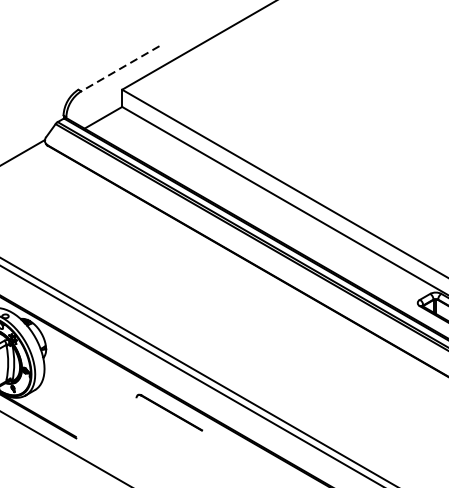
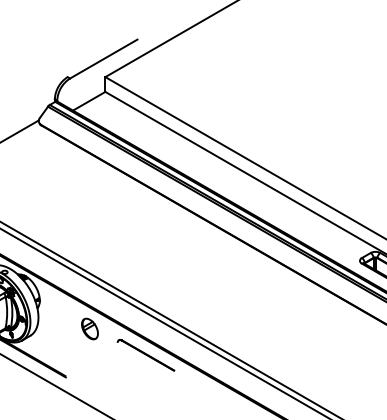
line: (120, 69) -> (103, 59), dashed -> solid
part: (103, 381) -> (89, 328), added

